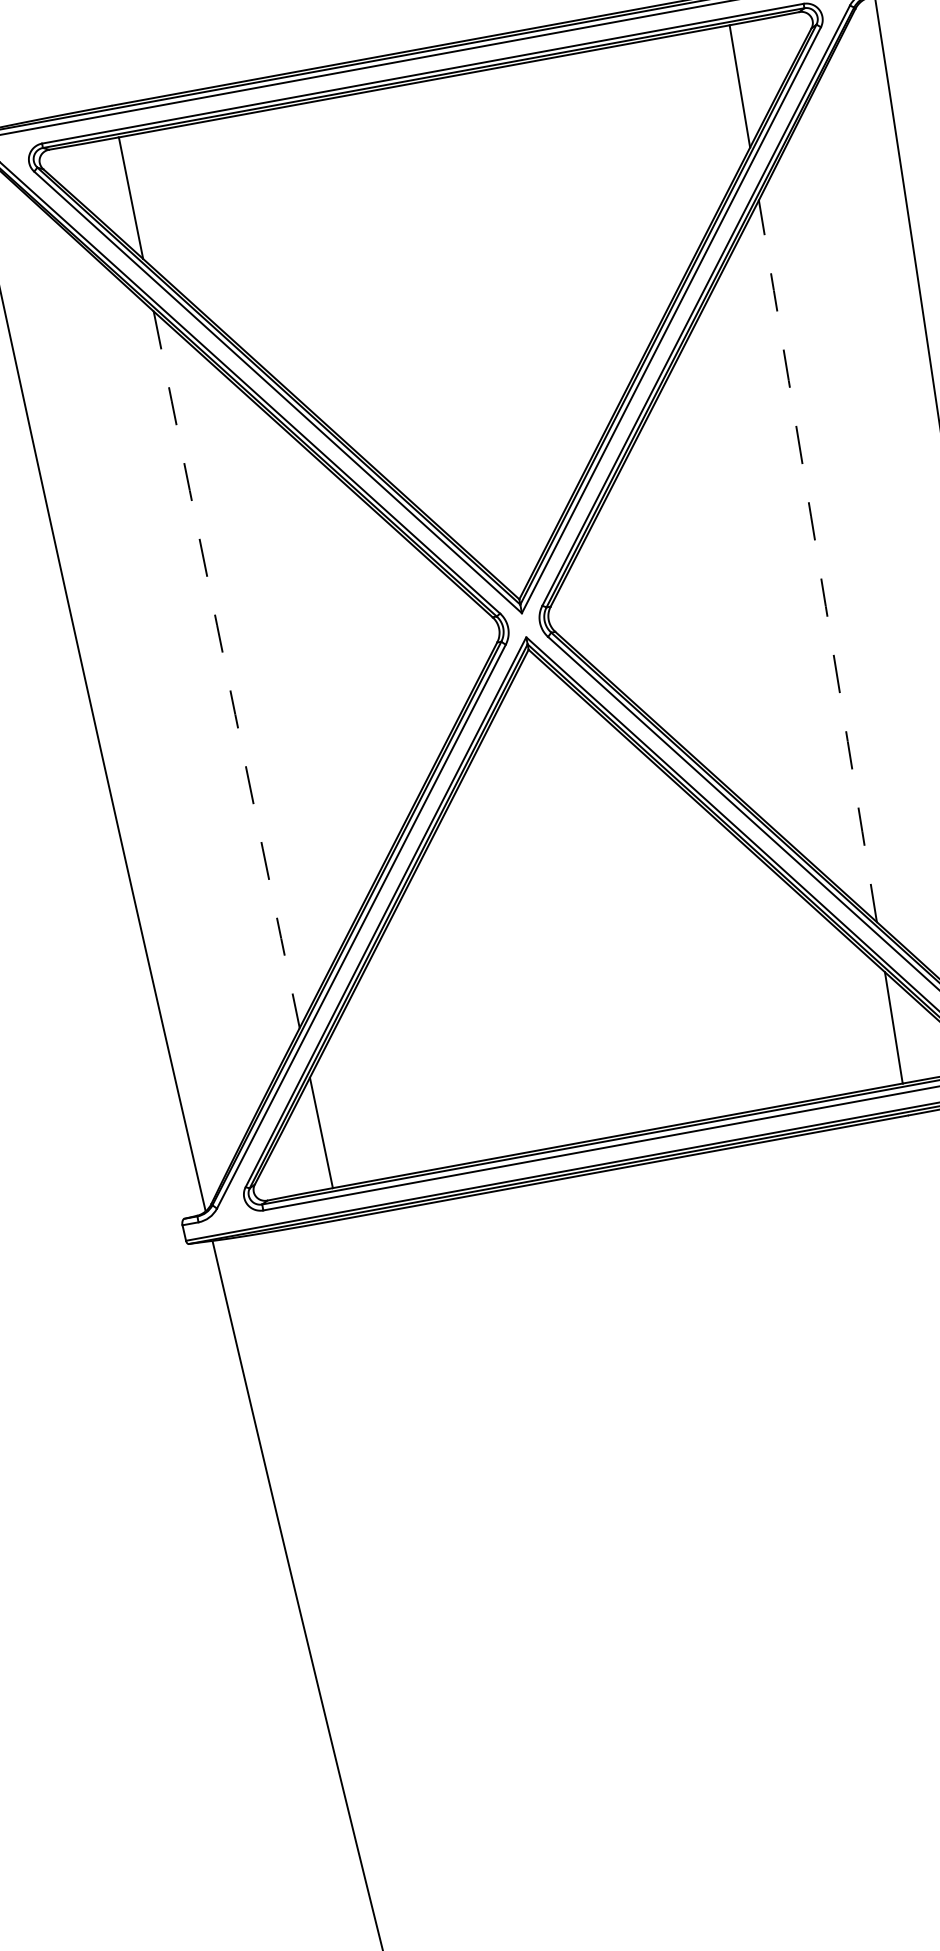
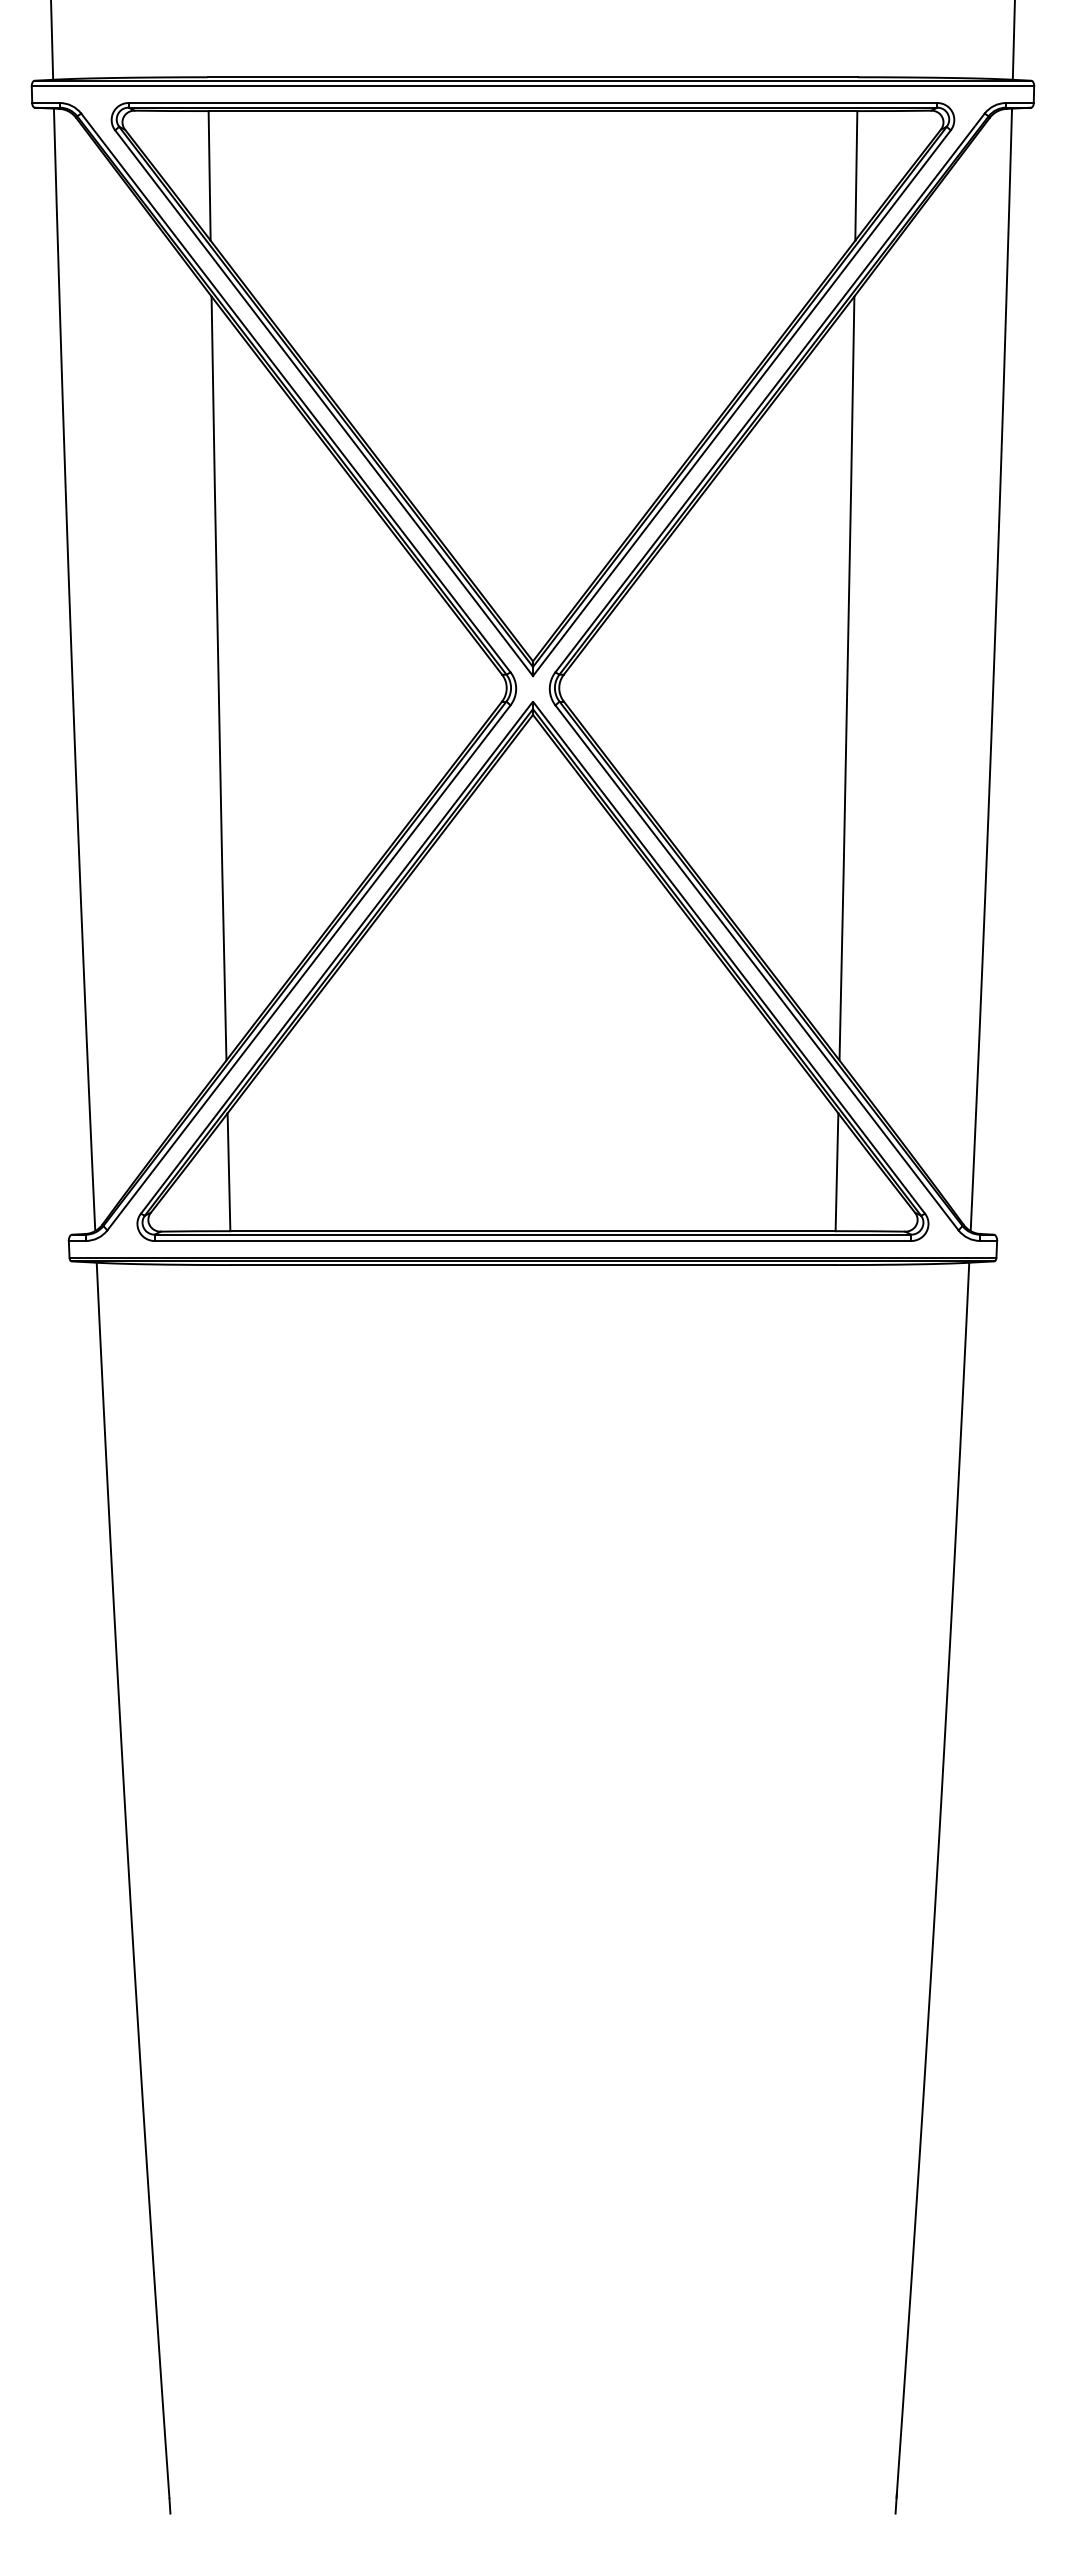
arc: (818, 561) -> (847, 678), dashed -> solid
arc: (226, 669) -> (218, 678), dashed -> solid

